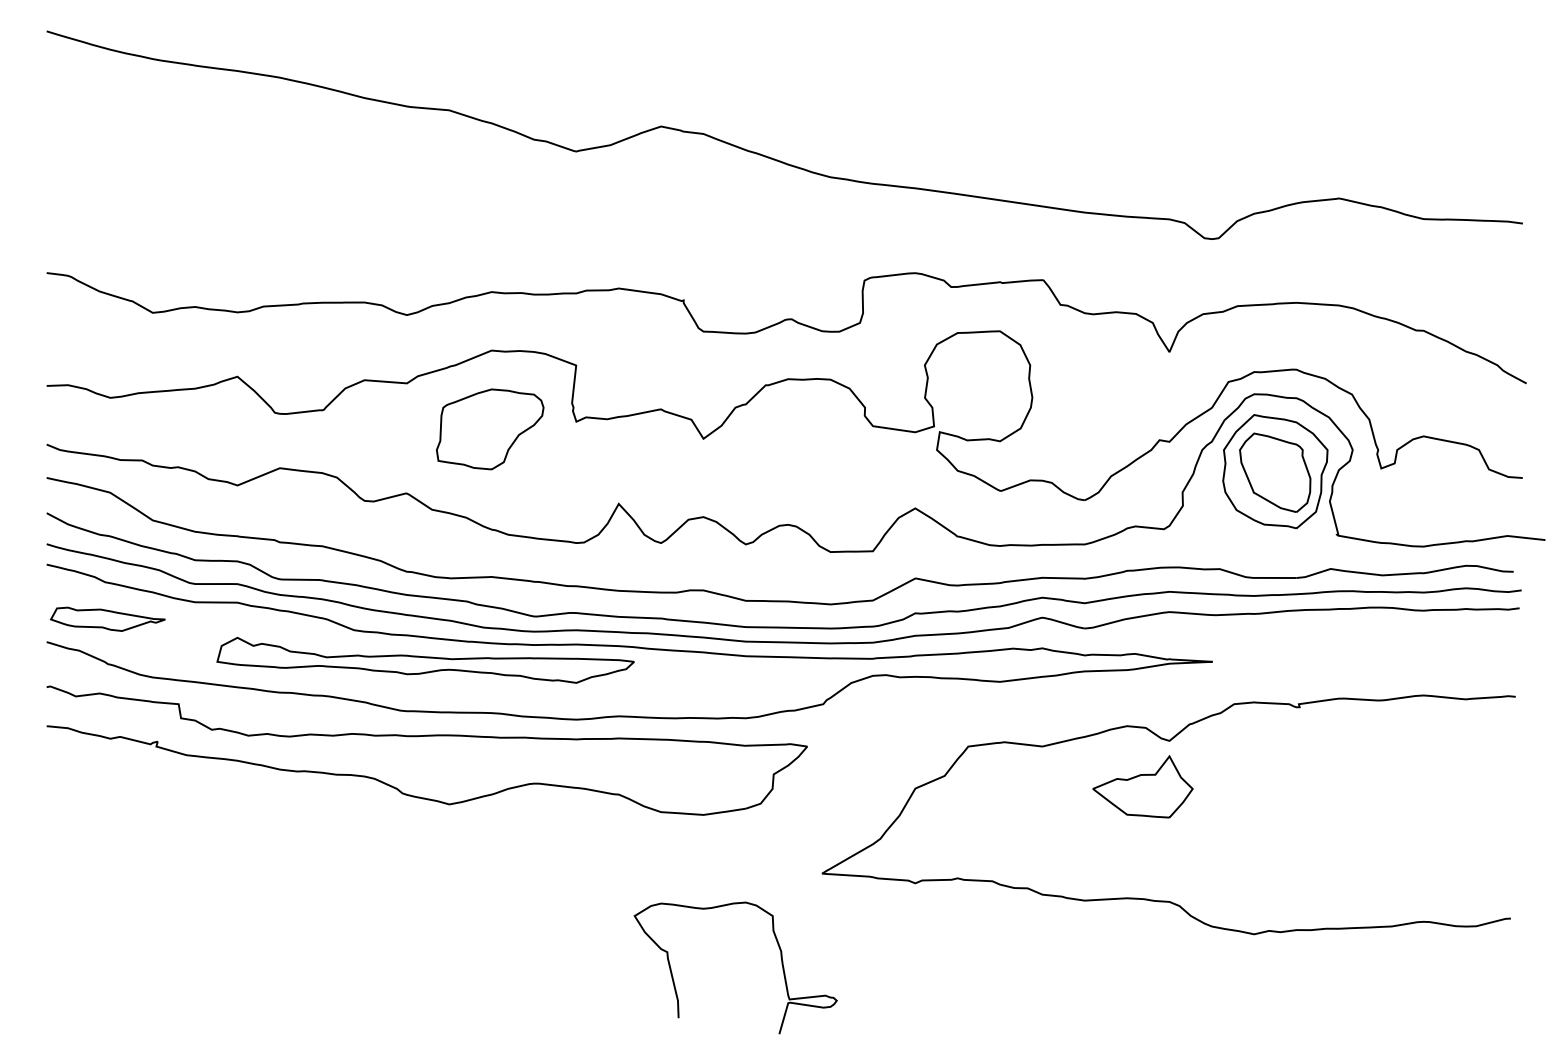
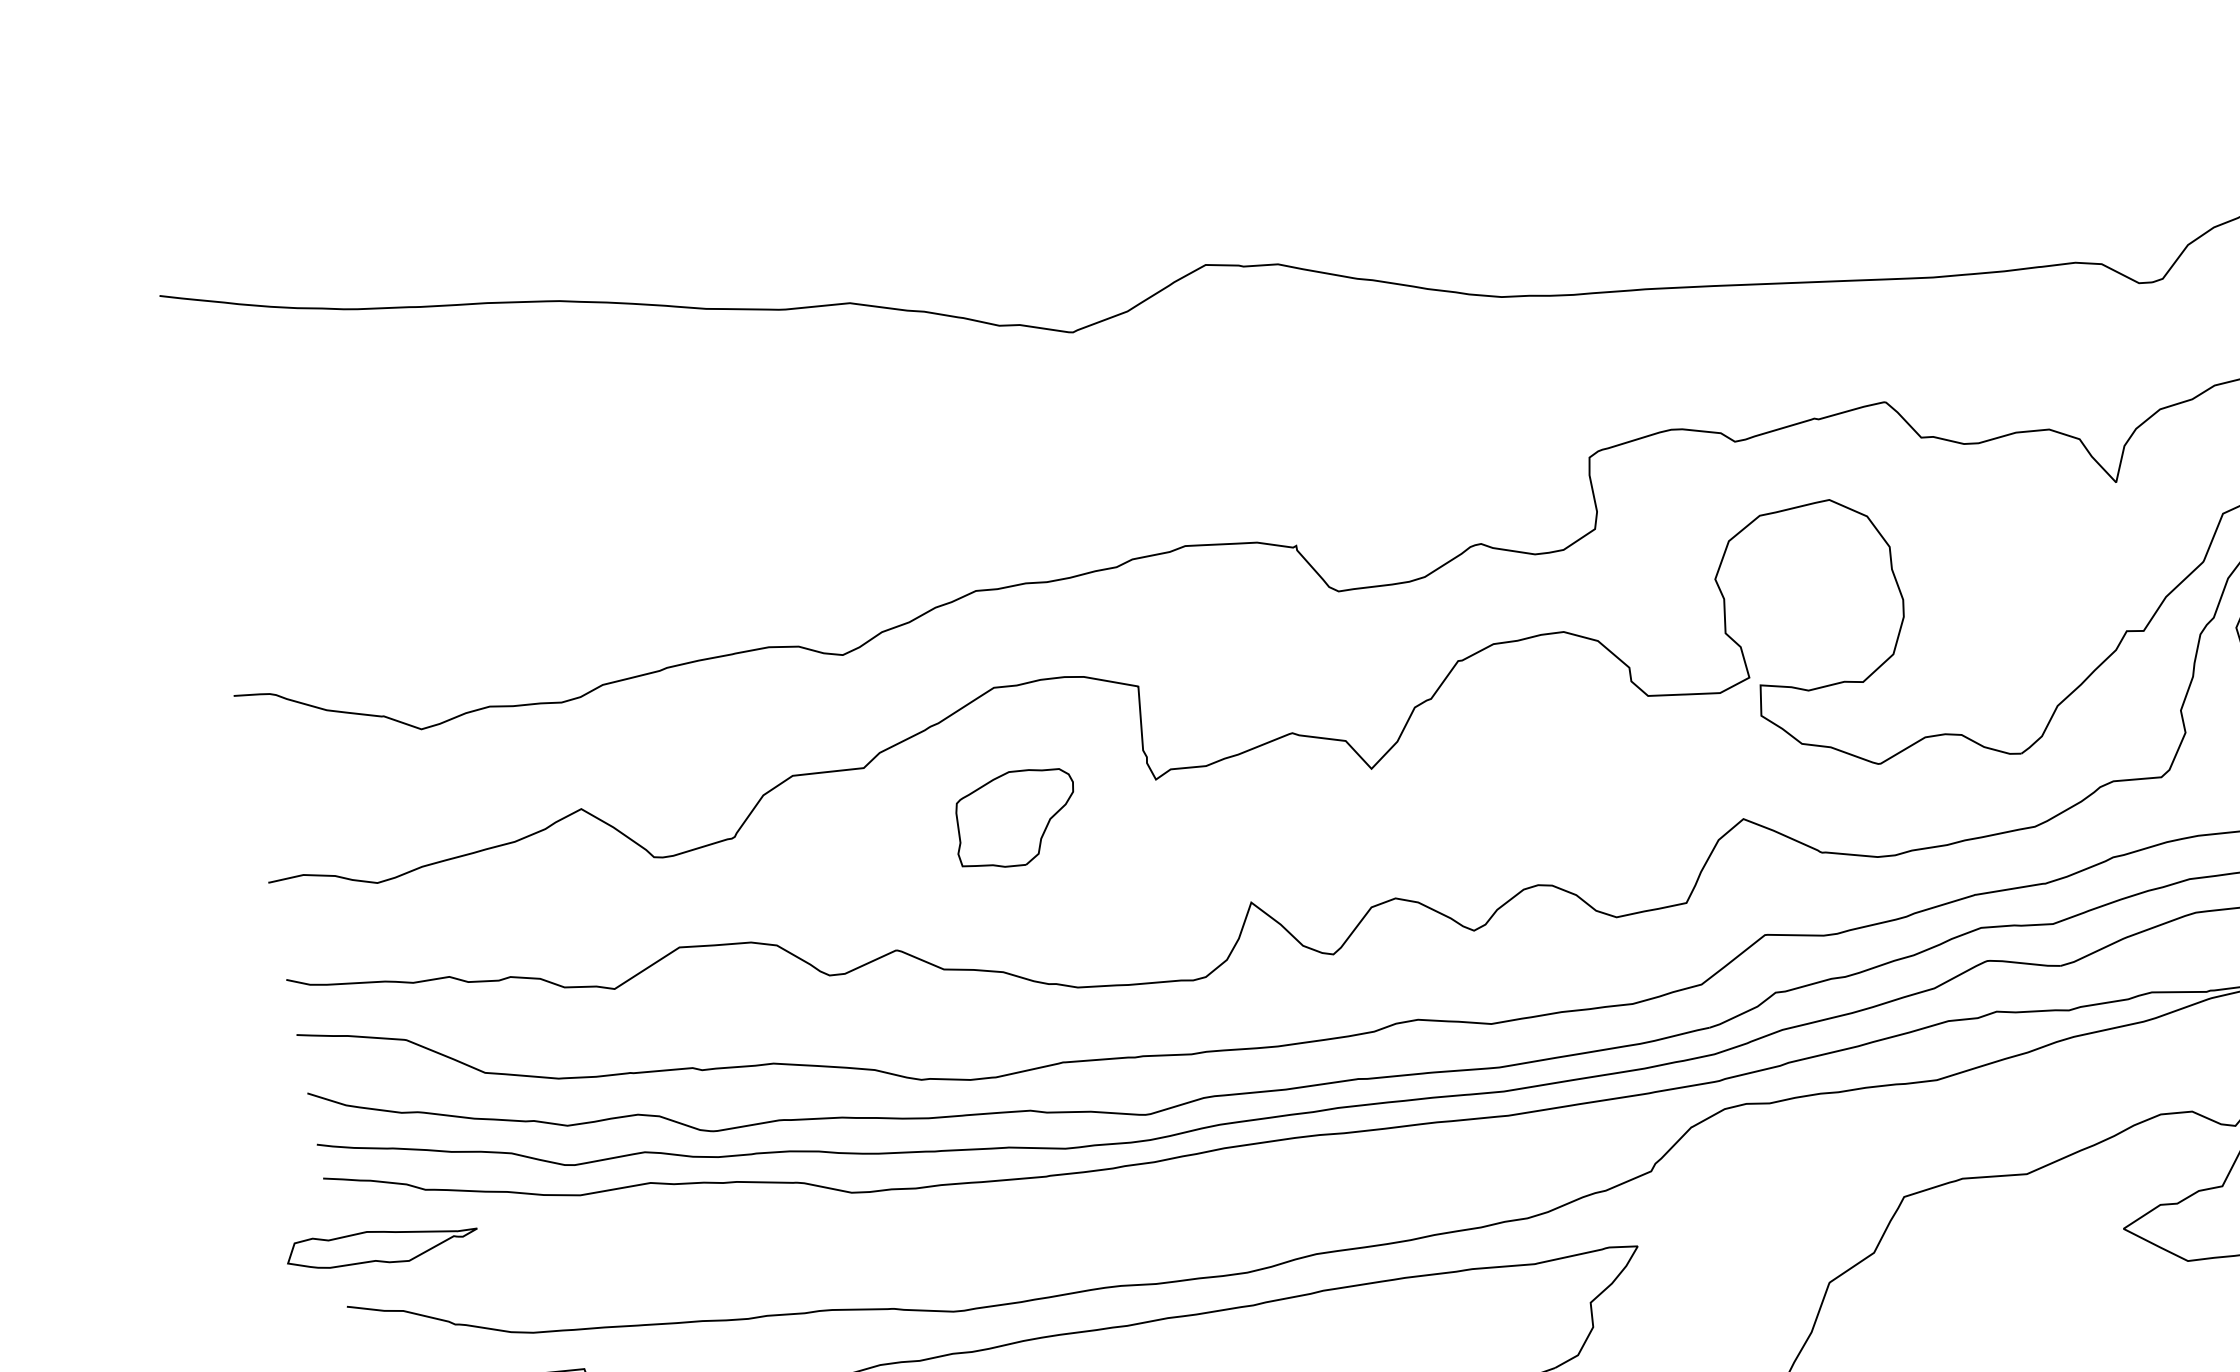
part: (490, 429) -> (1016, 818), size x0.7
part: (107, 618) -> (381, 1244), moved
part: (425, 659) -> (979, 1219), removed

